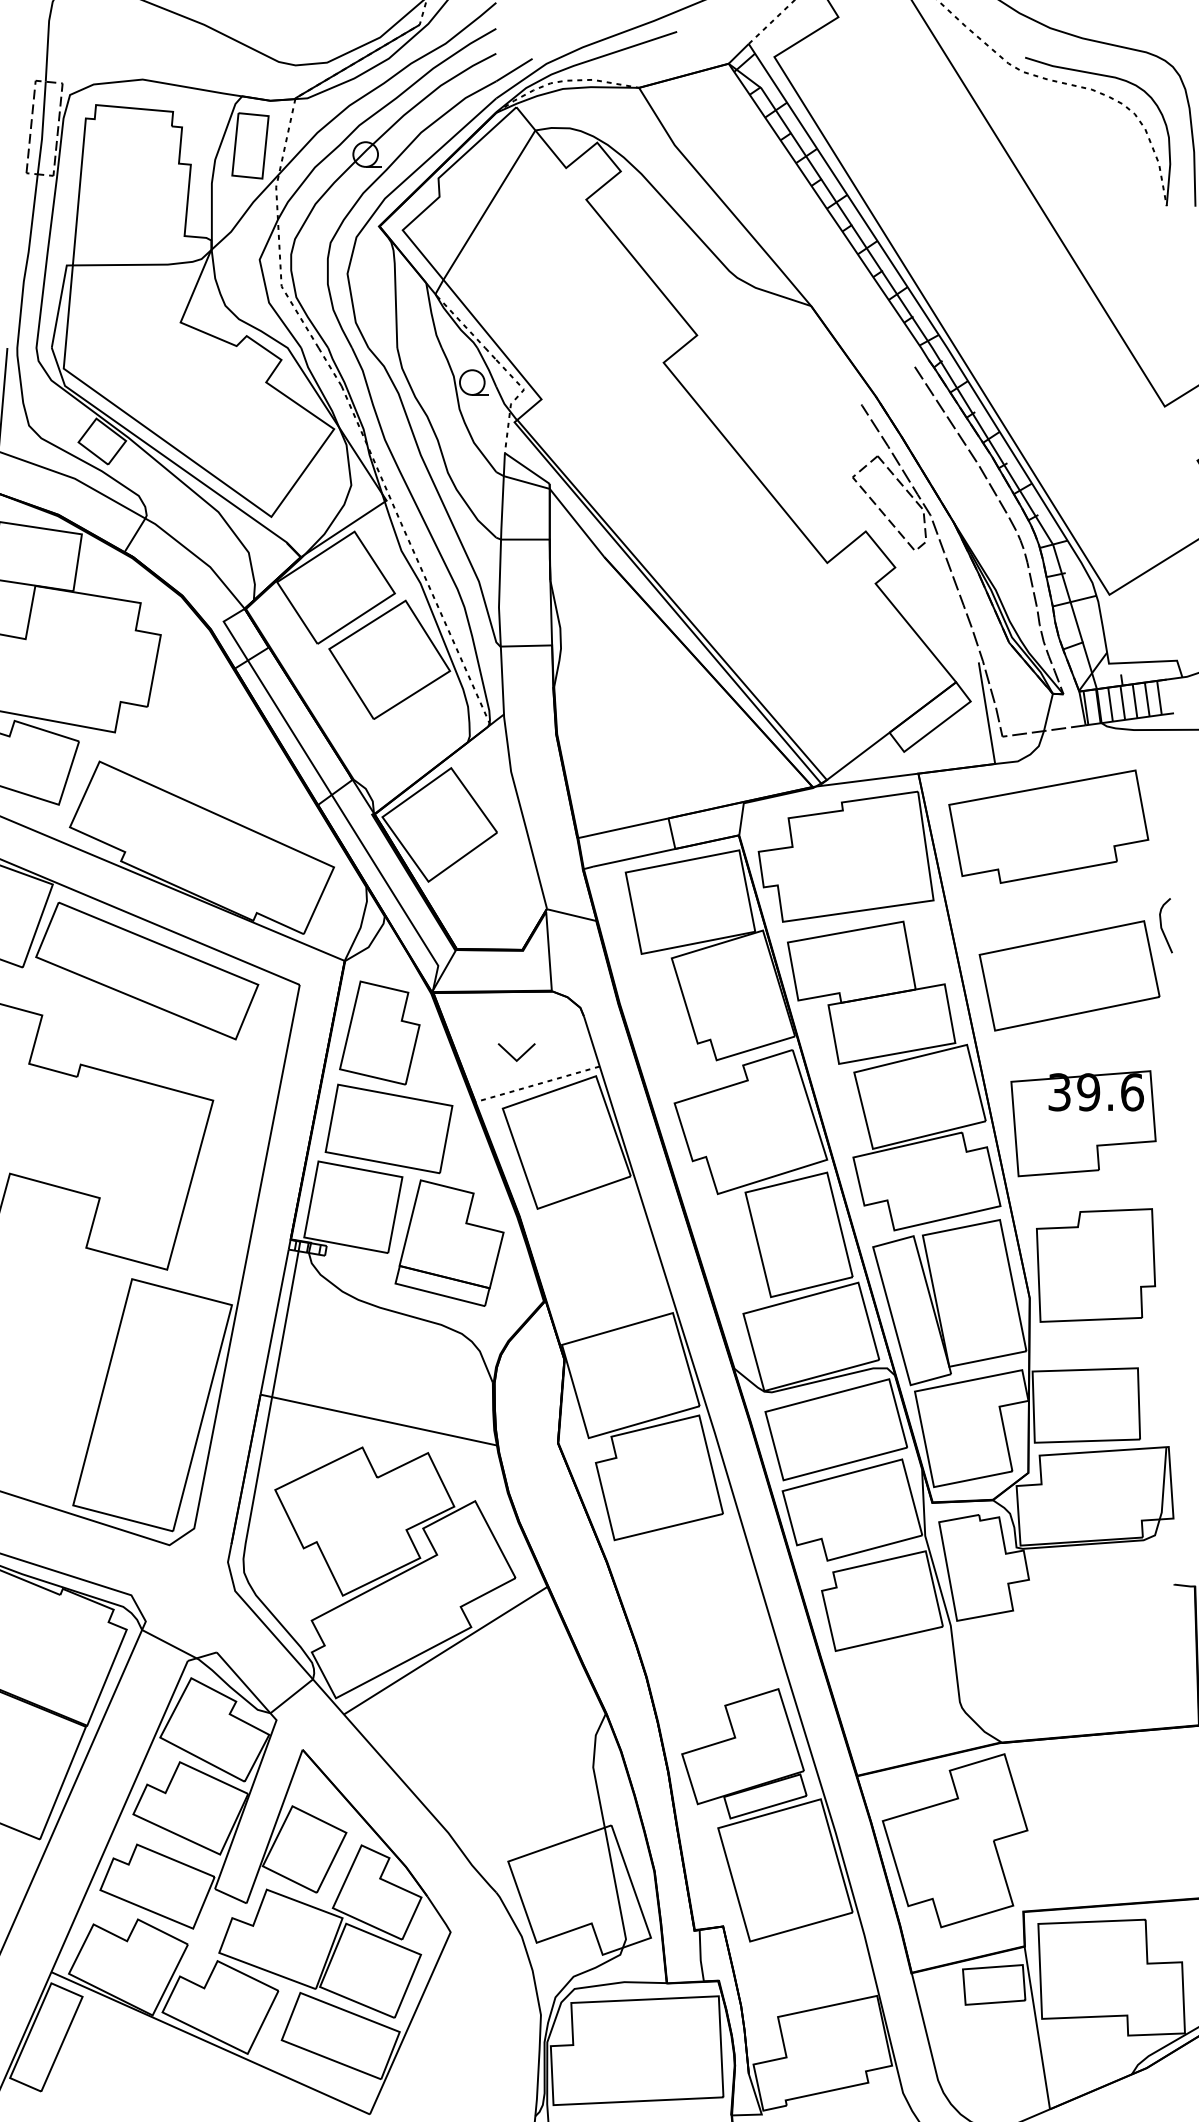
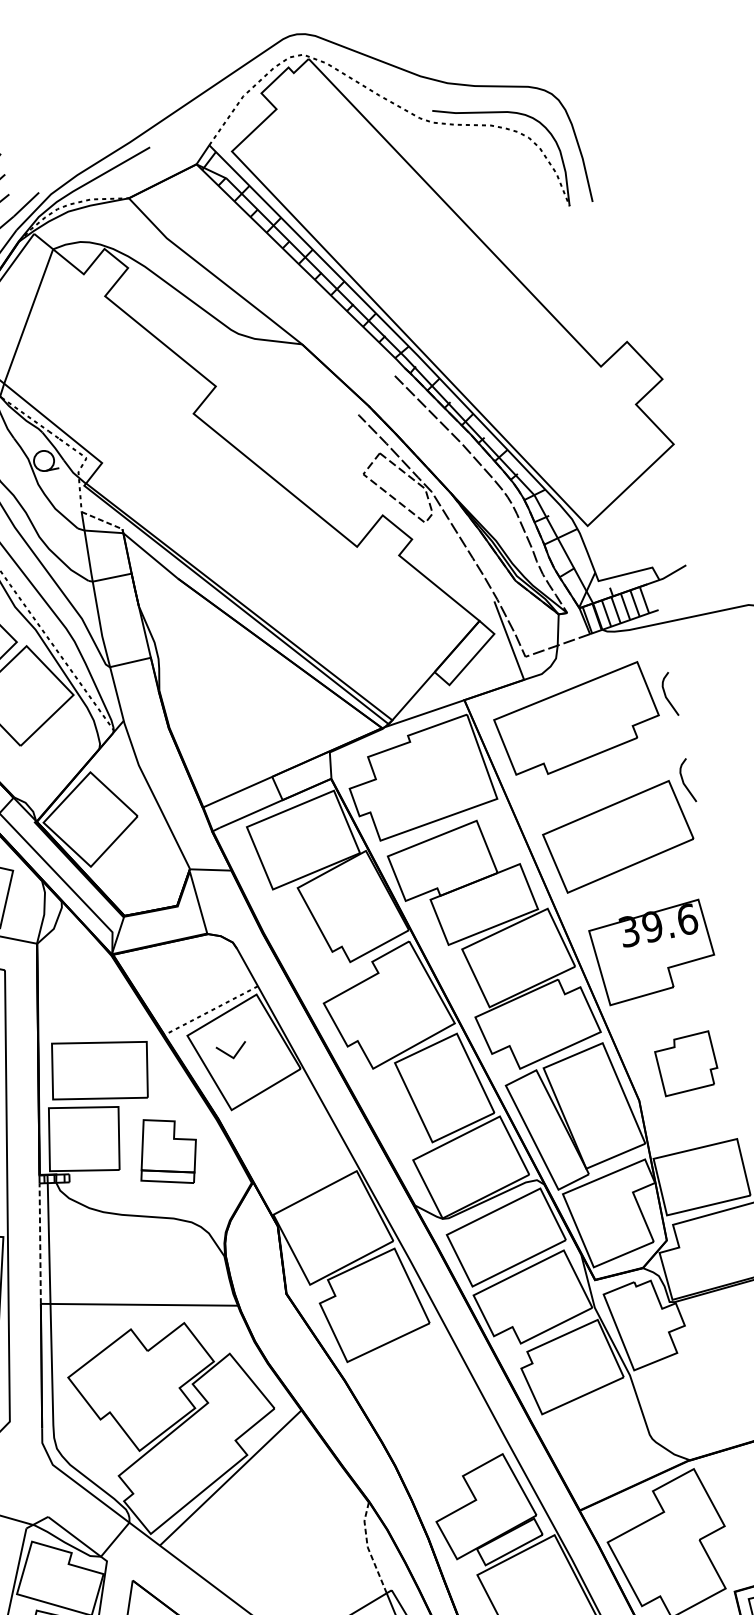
line: (527, 468) -> (102, 520), solid -> dashed
curve: (1162, 819) -> (666, 696), added
part: (379, 1032) -> (76, 995), removed
part: (516, 1052) -> (232, 1051), moved
part: (449, 1242) -> (166, 1151), size x0.7
part: (1096, 1265) -> (687, 1063), size x0.6
line: (274, 1322) -> (40, 1243), solid -> dashed
line: (593, 1769) -> (368, 1548), solid -> dashed

